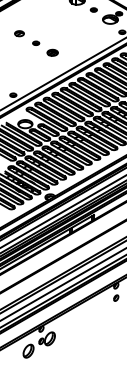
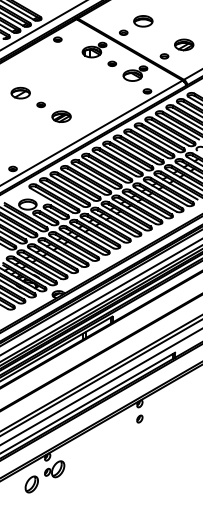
part: (19, 33) -> (20, 92), size x1.67
part: (52, 52) -> (61, 116), size x1.43

